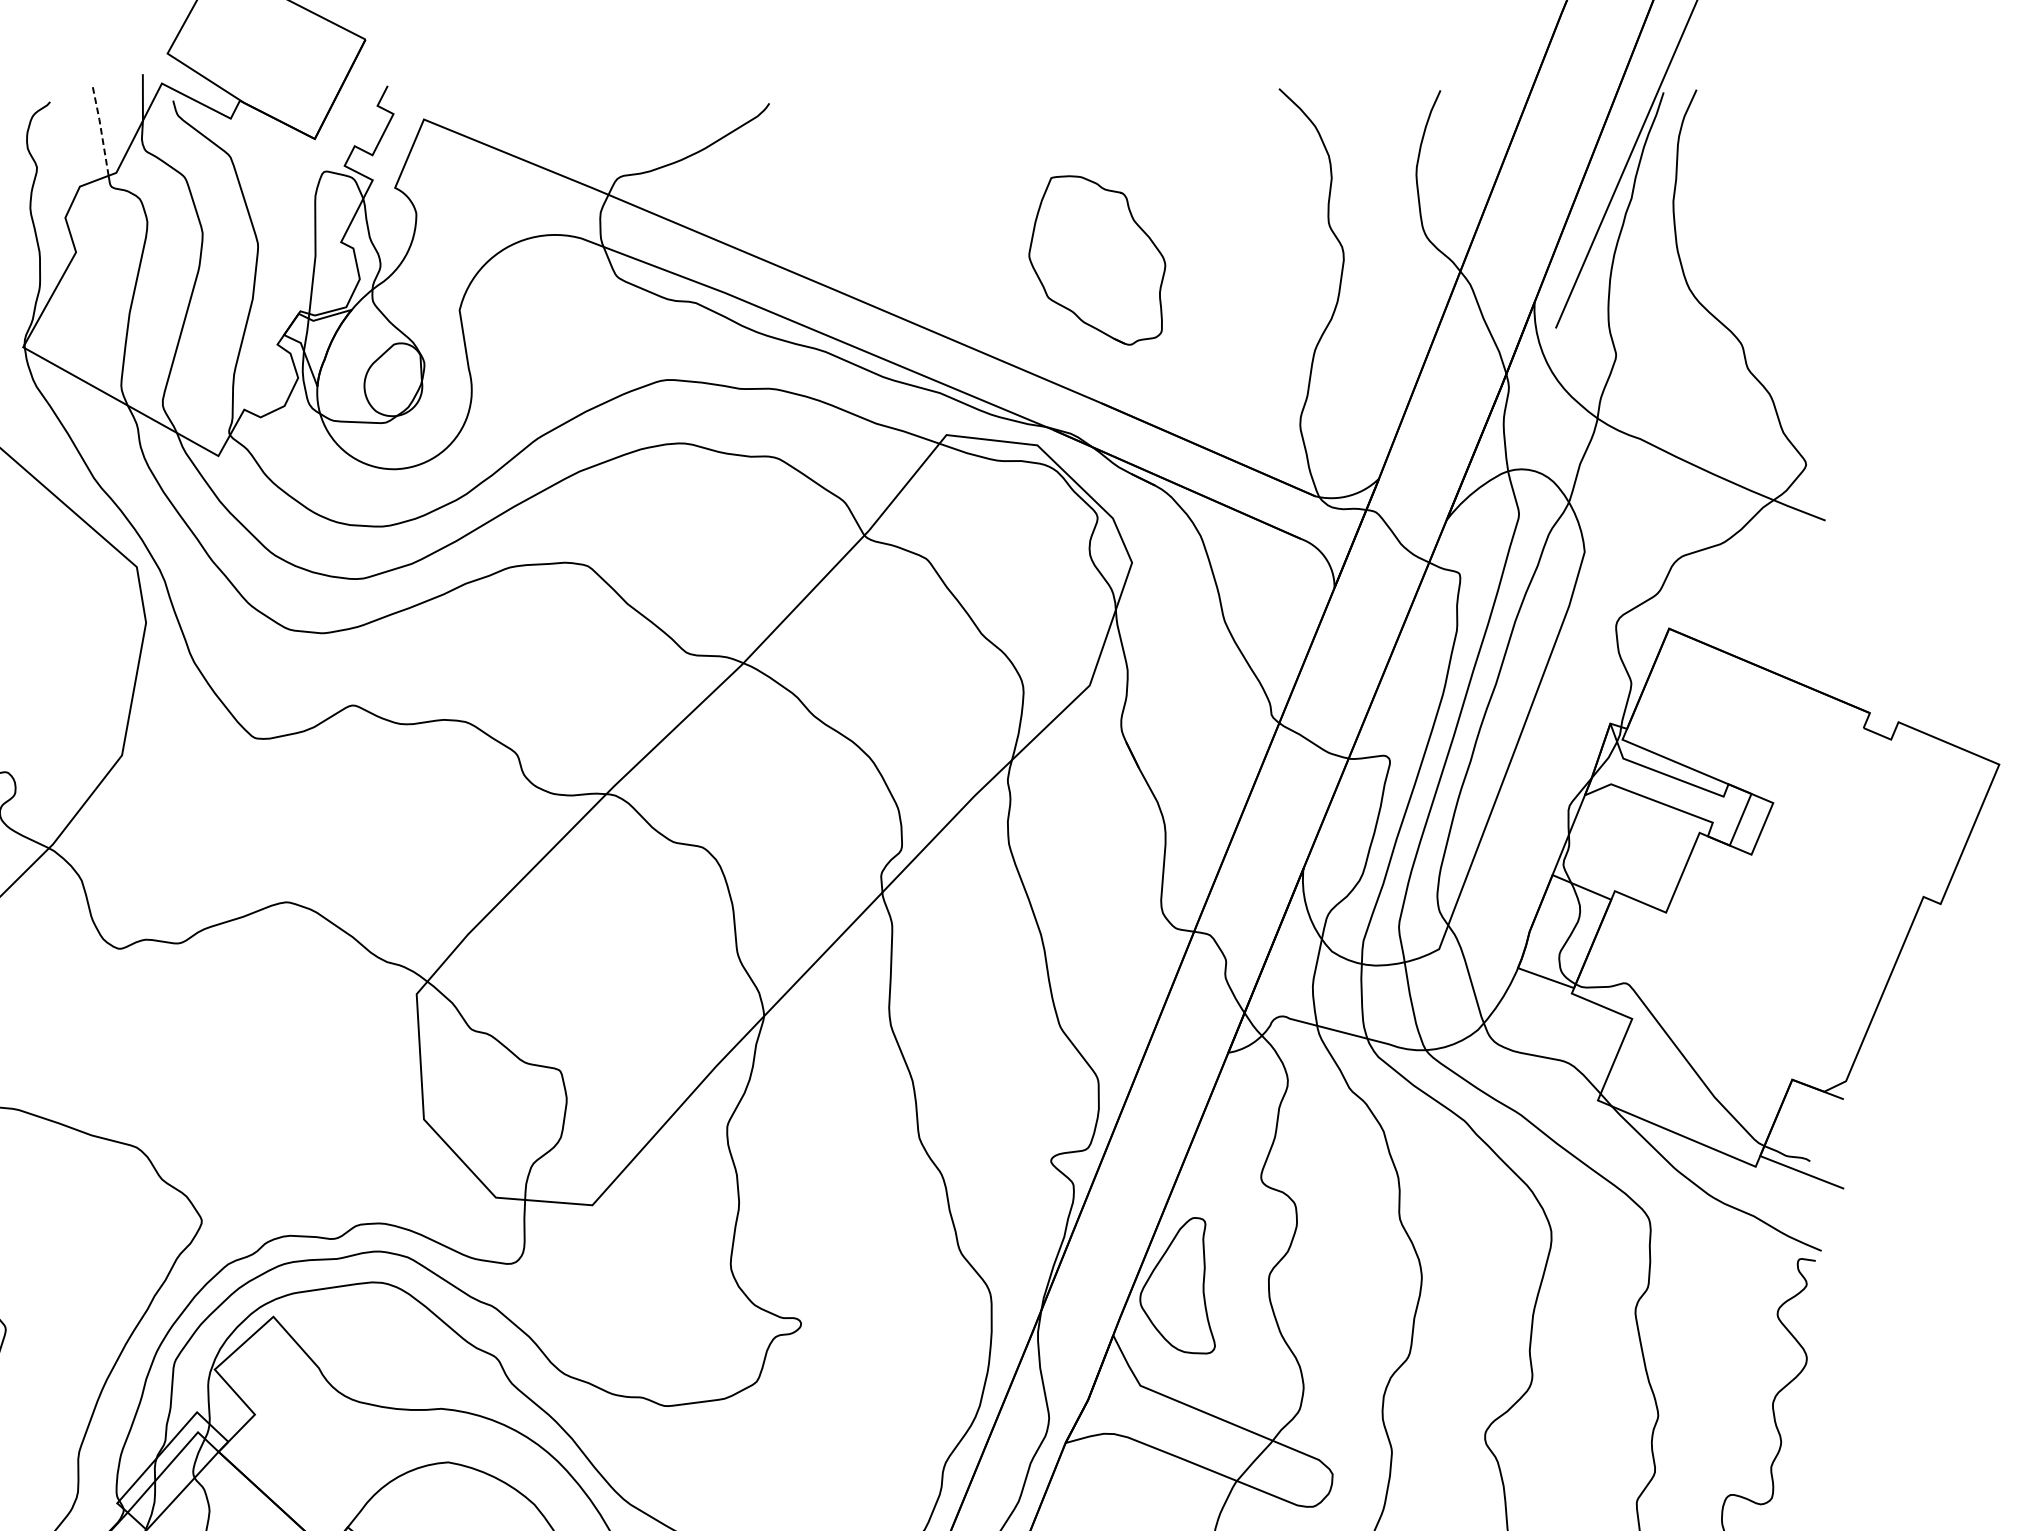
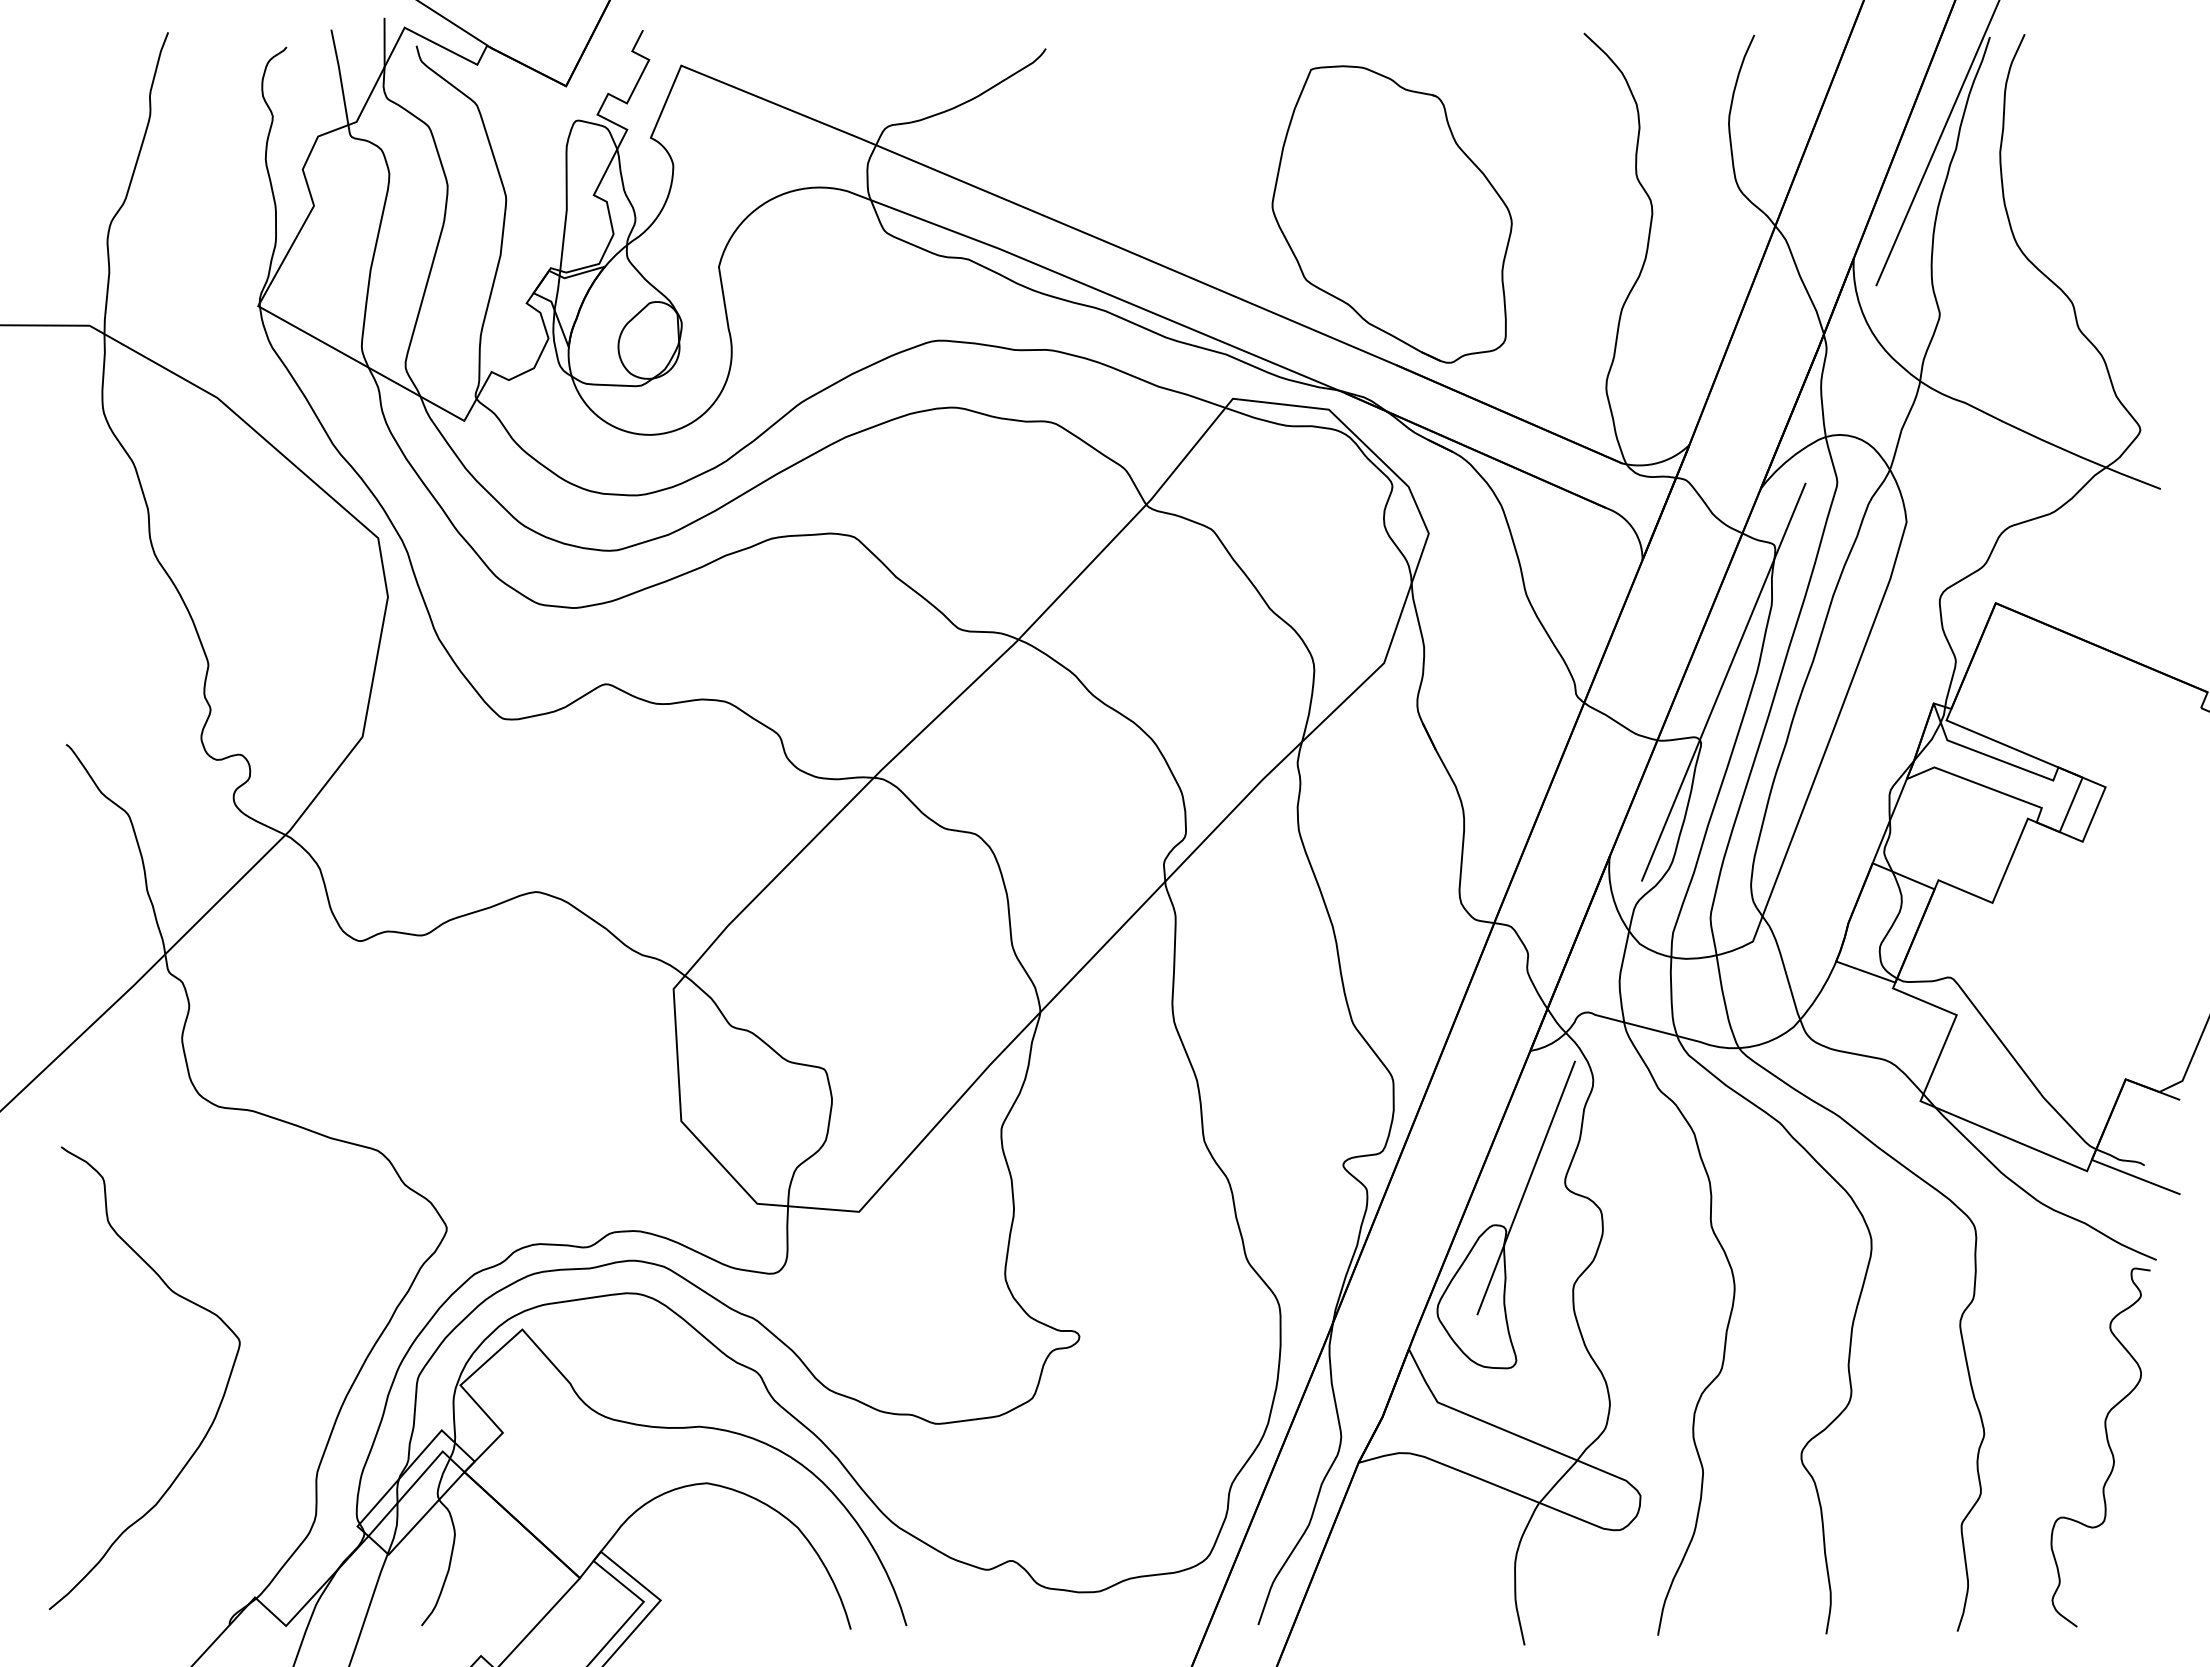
line: (101, 128) -> (340, 75), dashed -> solid
part: (1096, 260) -> (1391, 214), size x1.67
line: (1411, 702) -> (1723, 681), added
line: (1223, 1182) -> (1525, 1187), added

